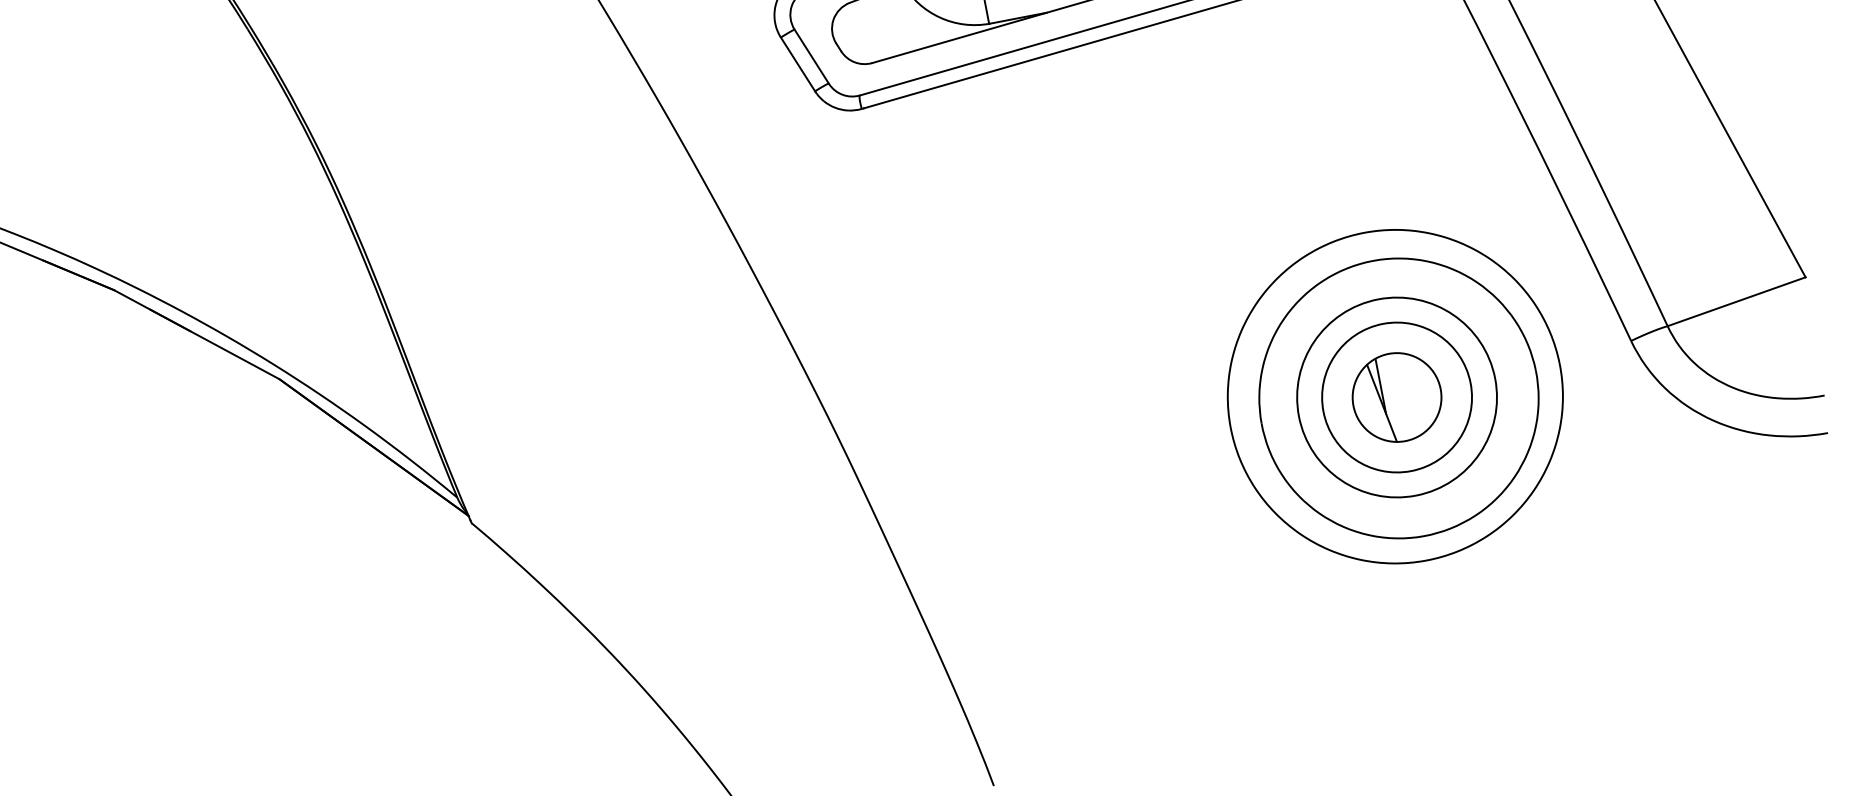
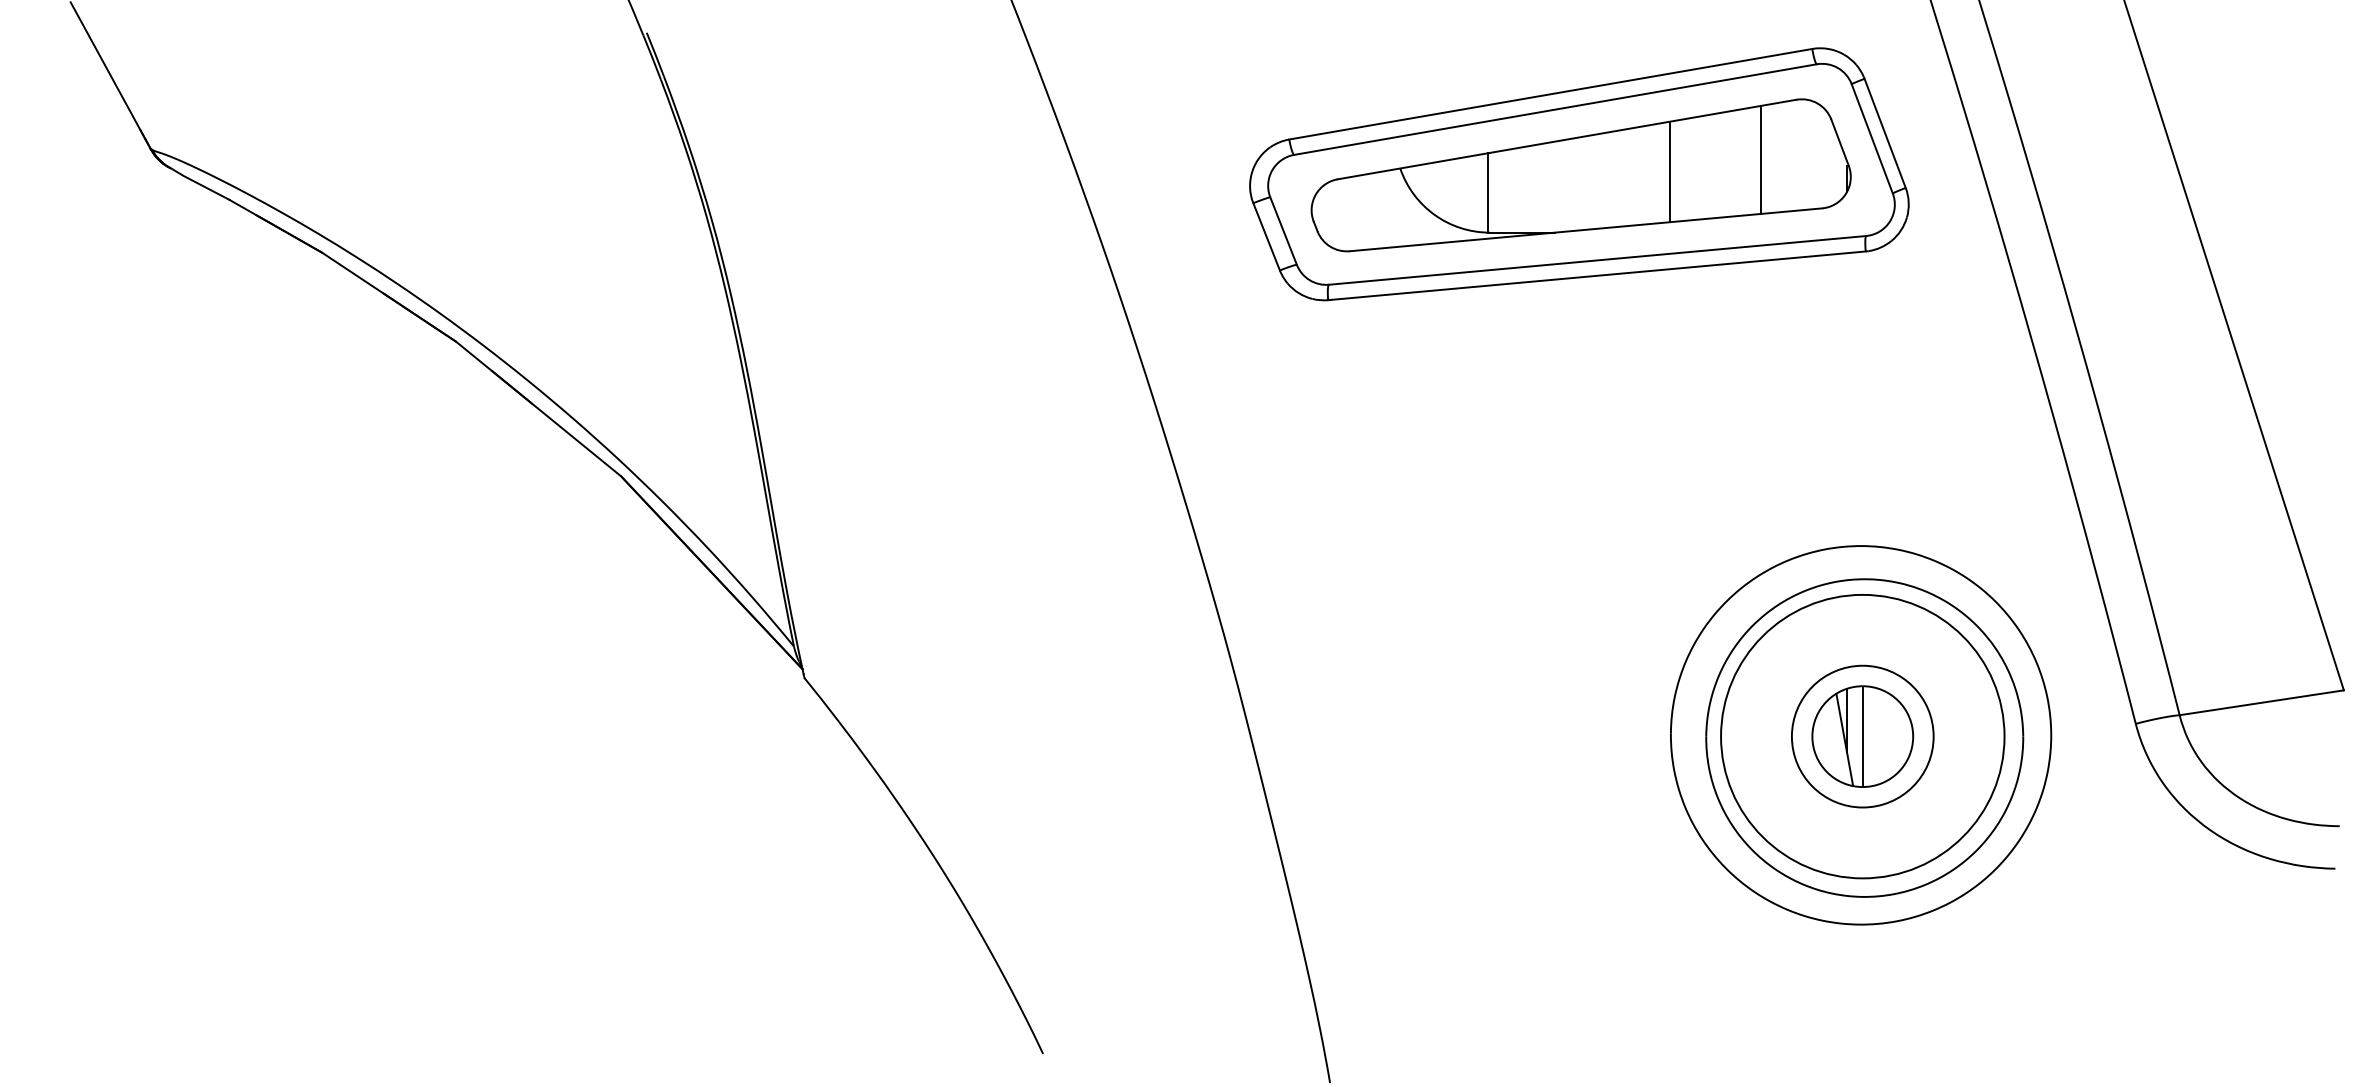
circle: (1396, 397) -> (1862, 736), size x0.62
circle: (1396, 397) -> (1862, 736), size x1.67
line: (1396, 397) -> (1862, 736), added

